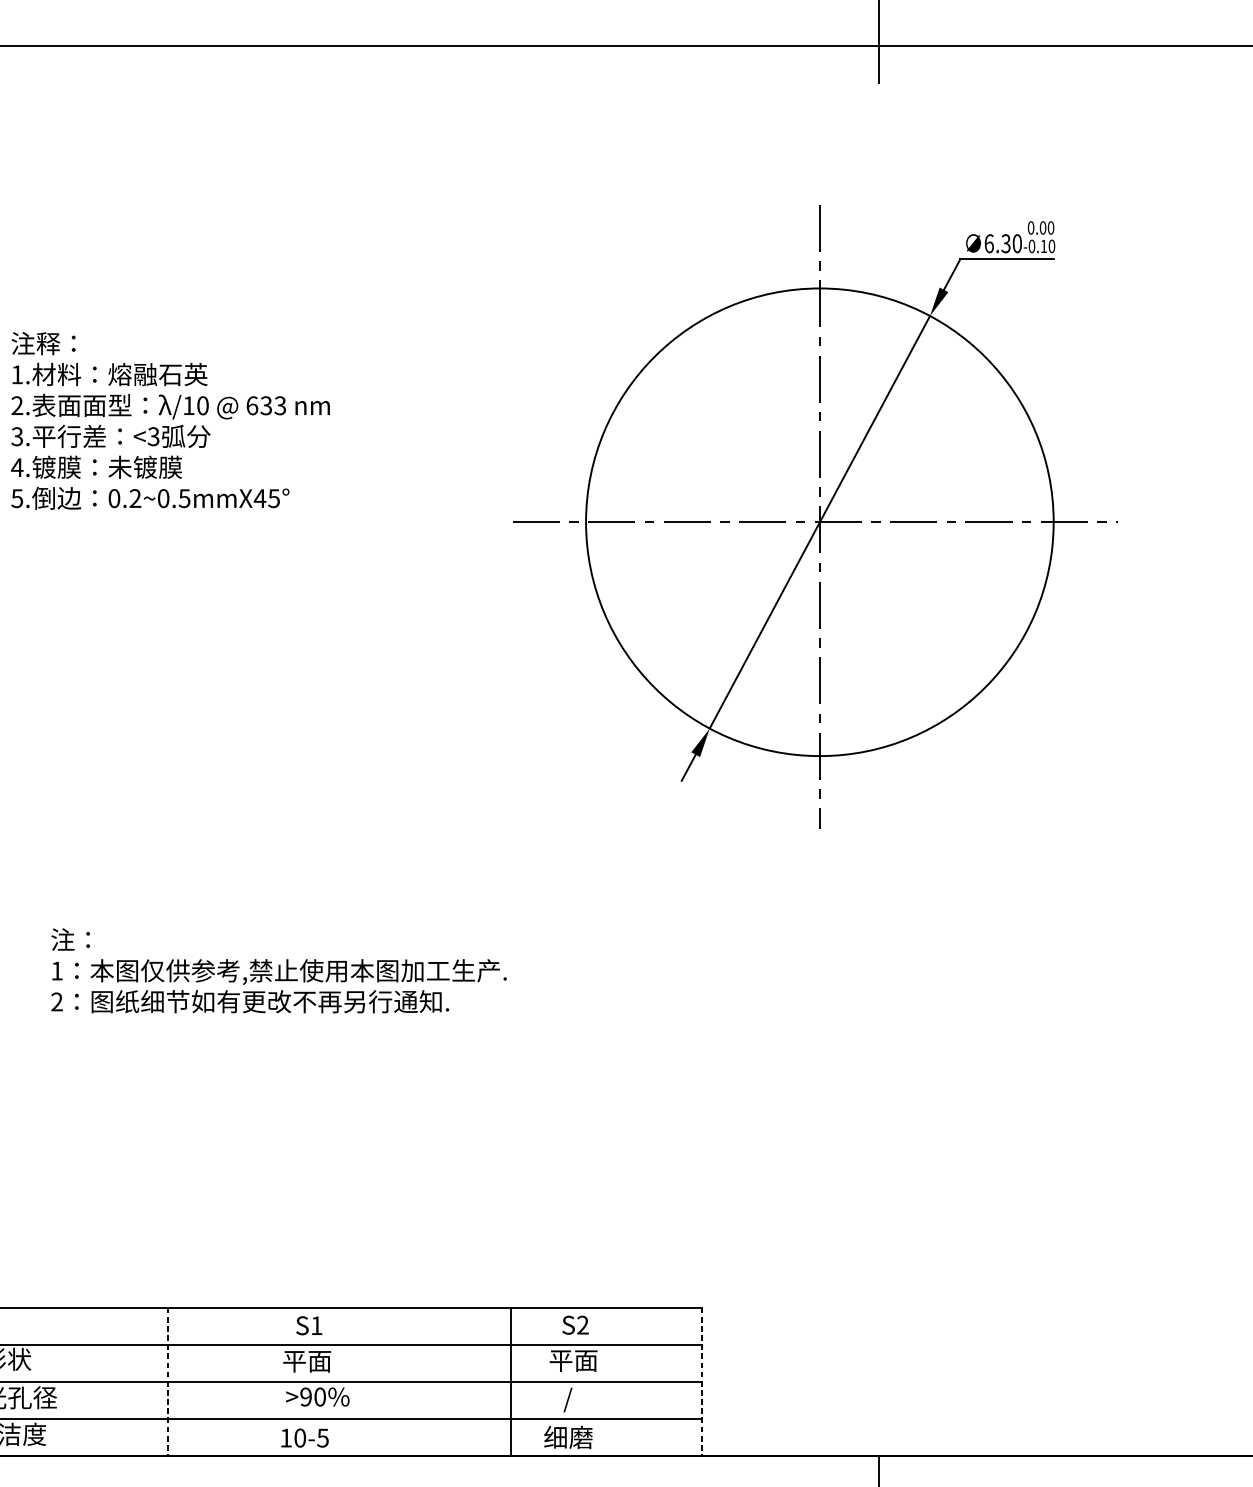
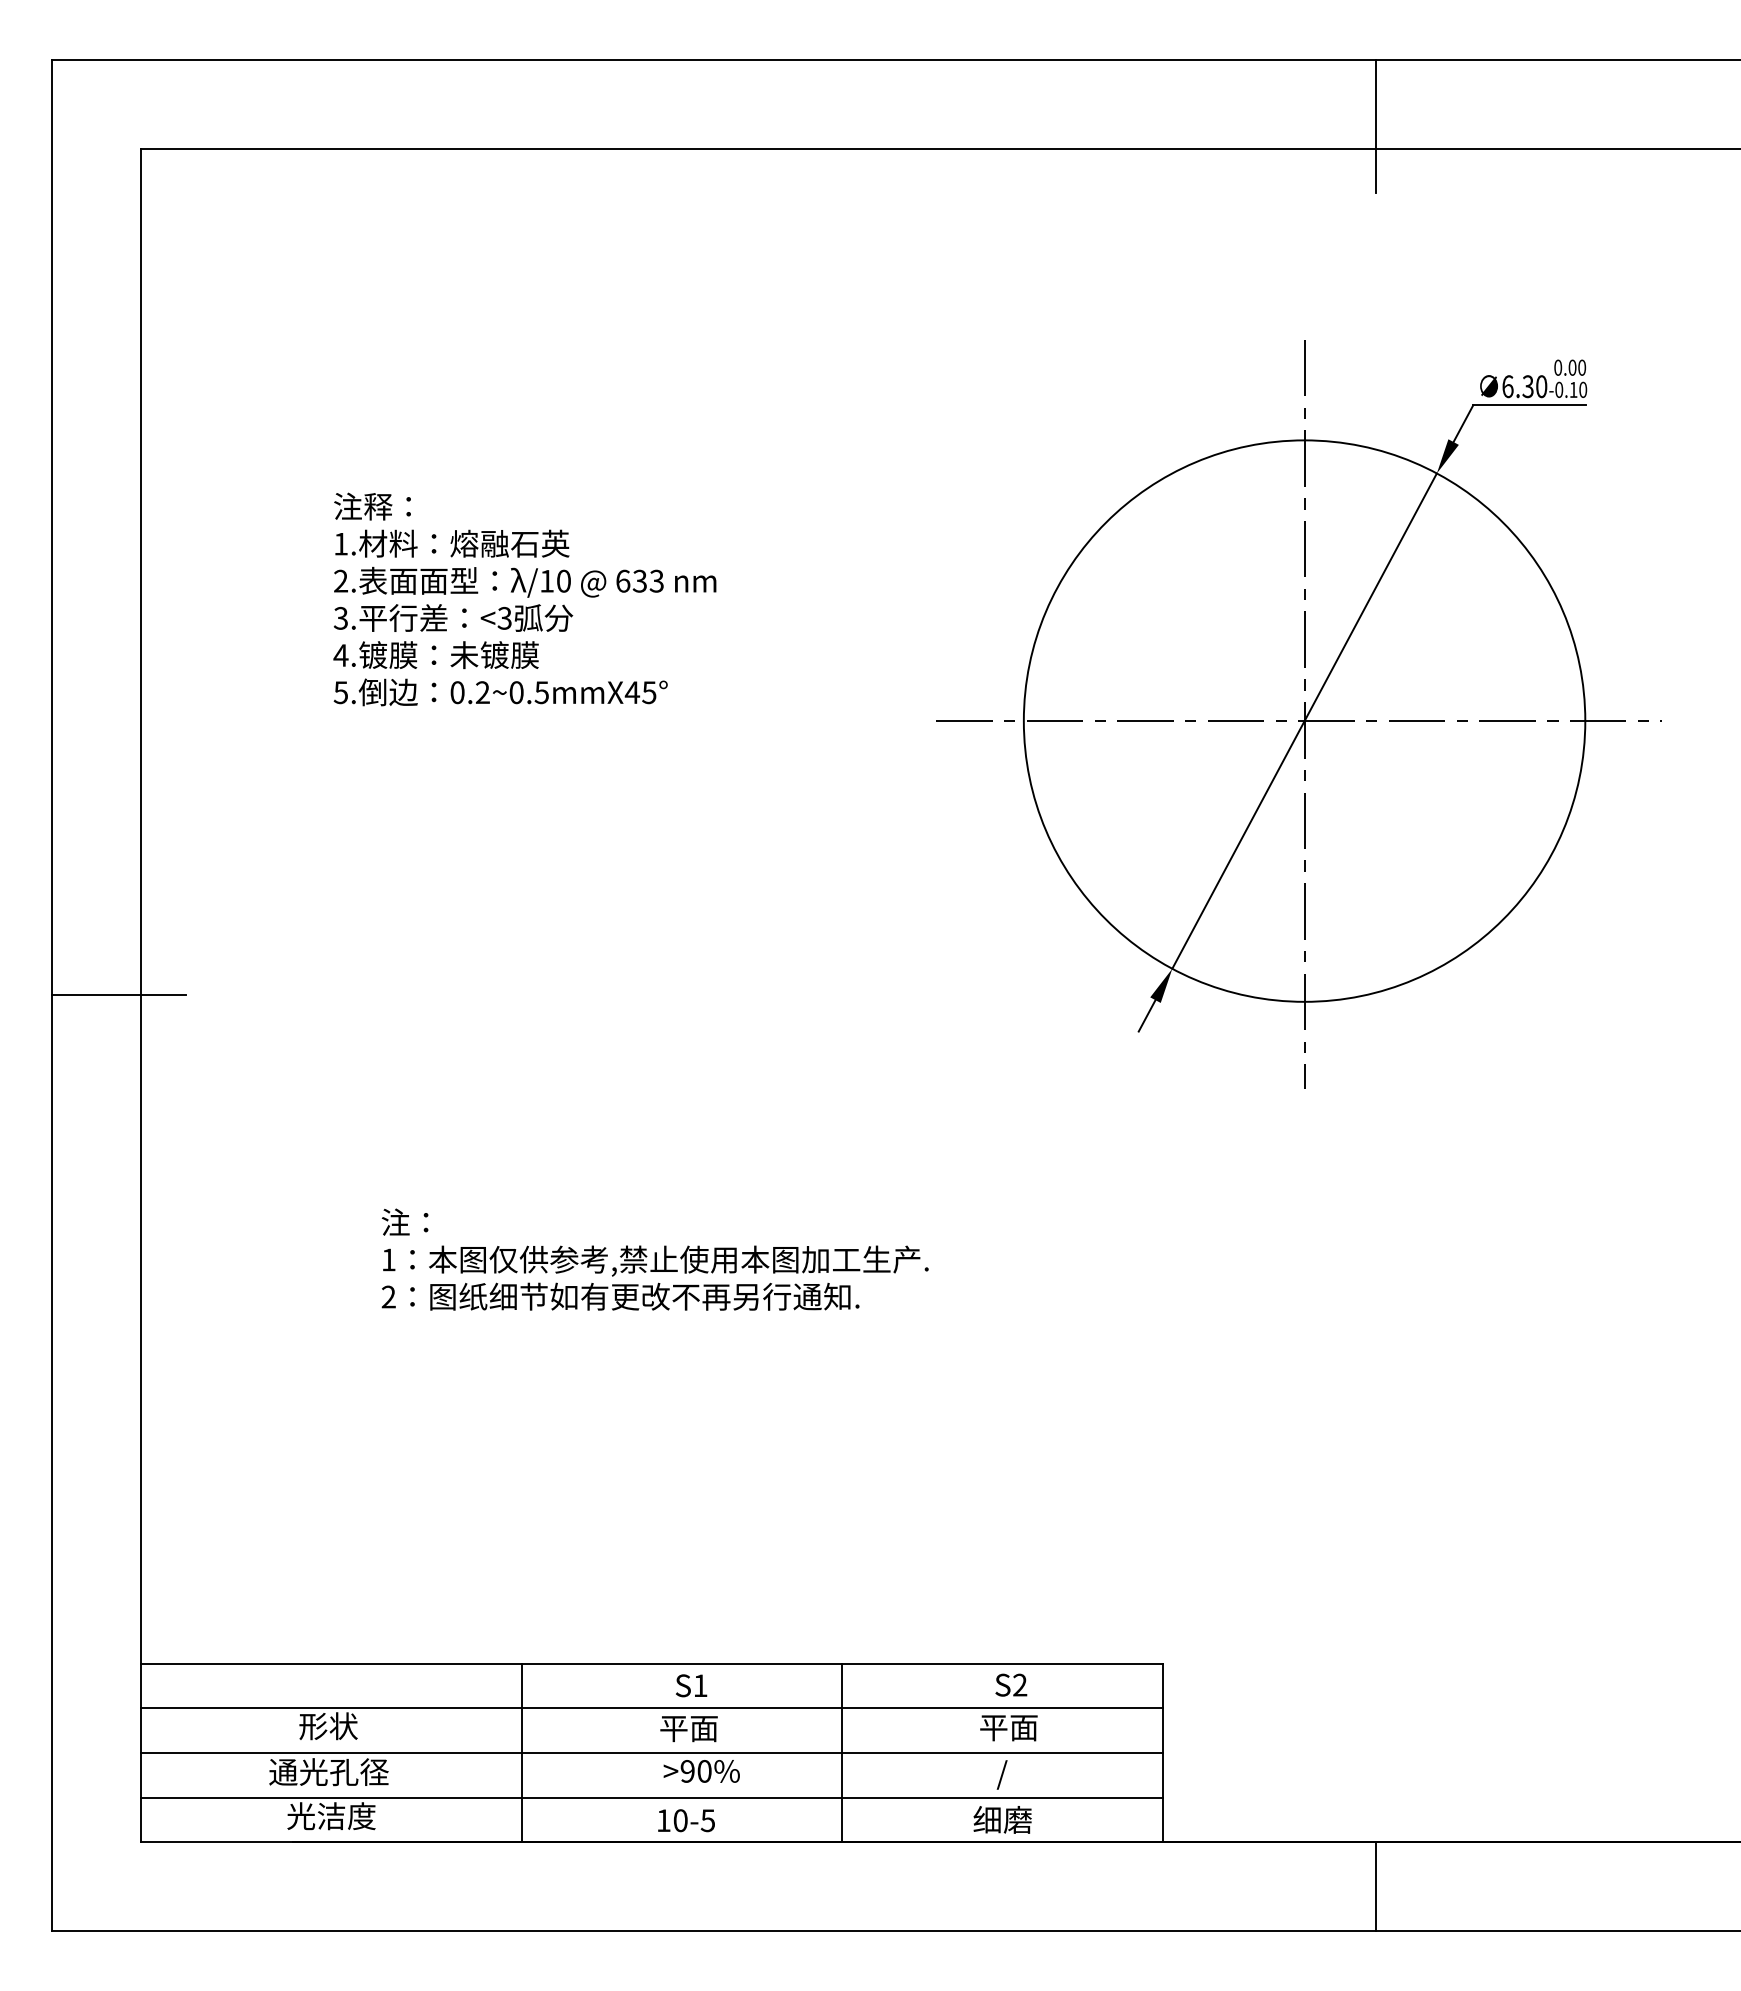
line: (510, 1381) -> (842, 1752), moved
line: (167, 1382) -> (521, 1753), dashed -> solid
line: (702, 1382) -> (1163, 1753), dashed -> solid

